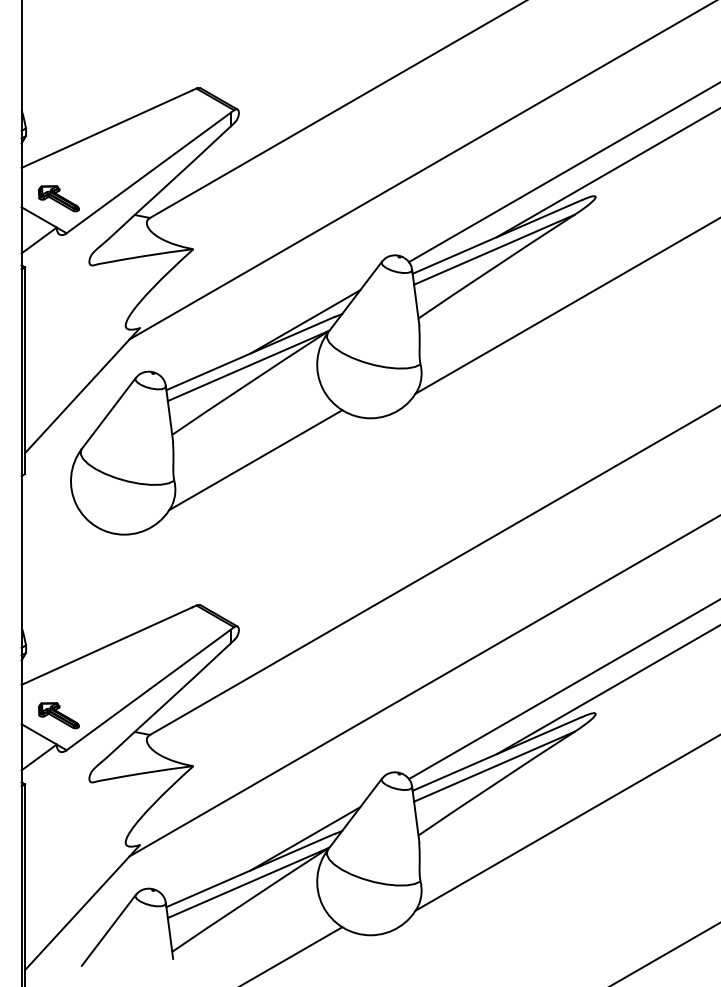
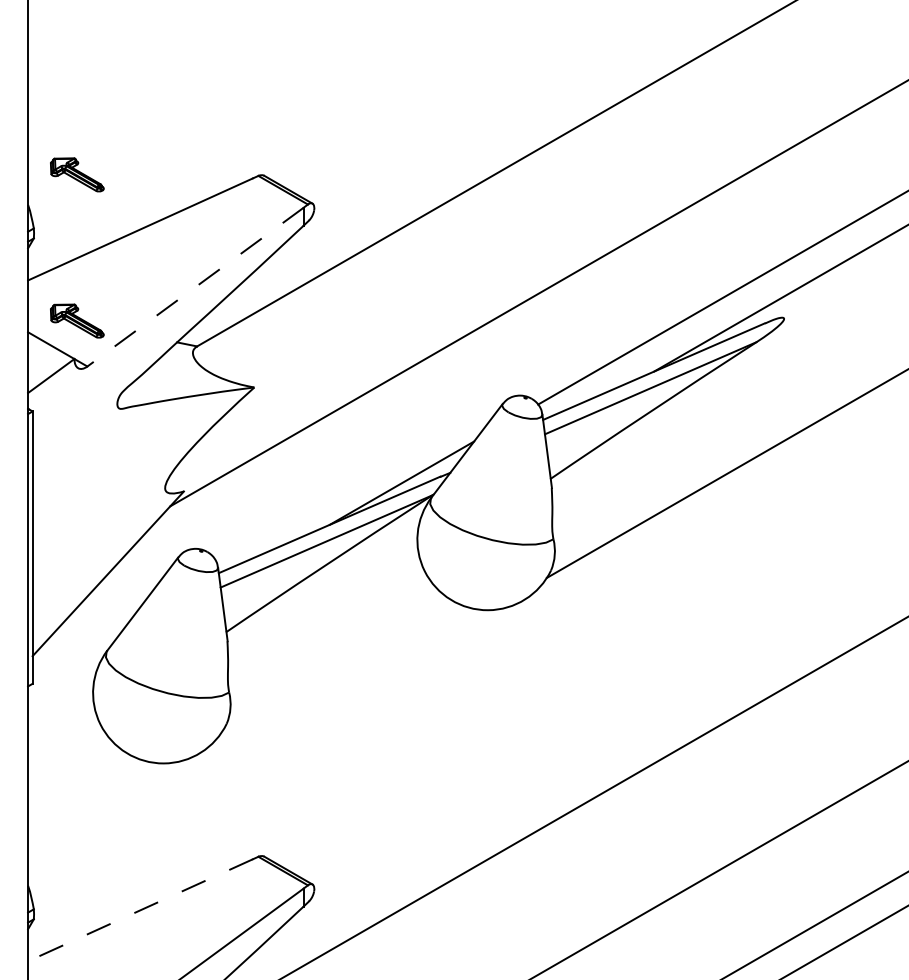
part: (58, 87) -> (76, 174), added
line: (148, 172) -> (195, 286), solid -> dashed
line: (255, 460) -> (336, 665), removed
line: (106, 646) -> (139, 910), solid -> dashed

